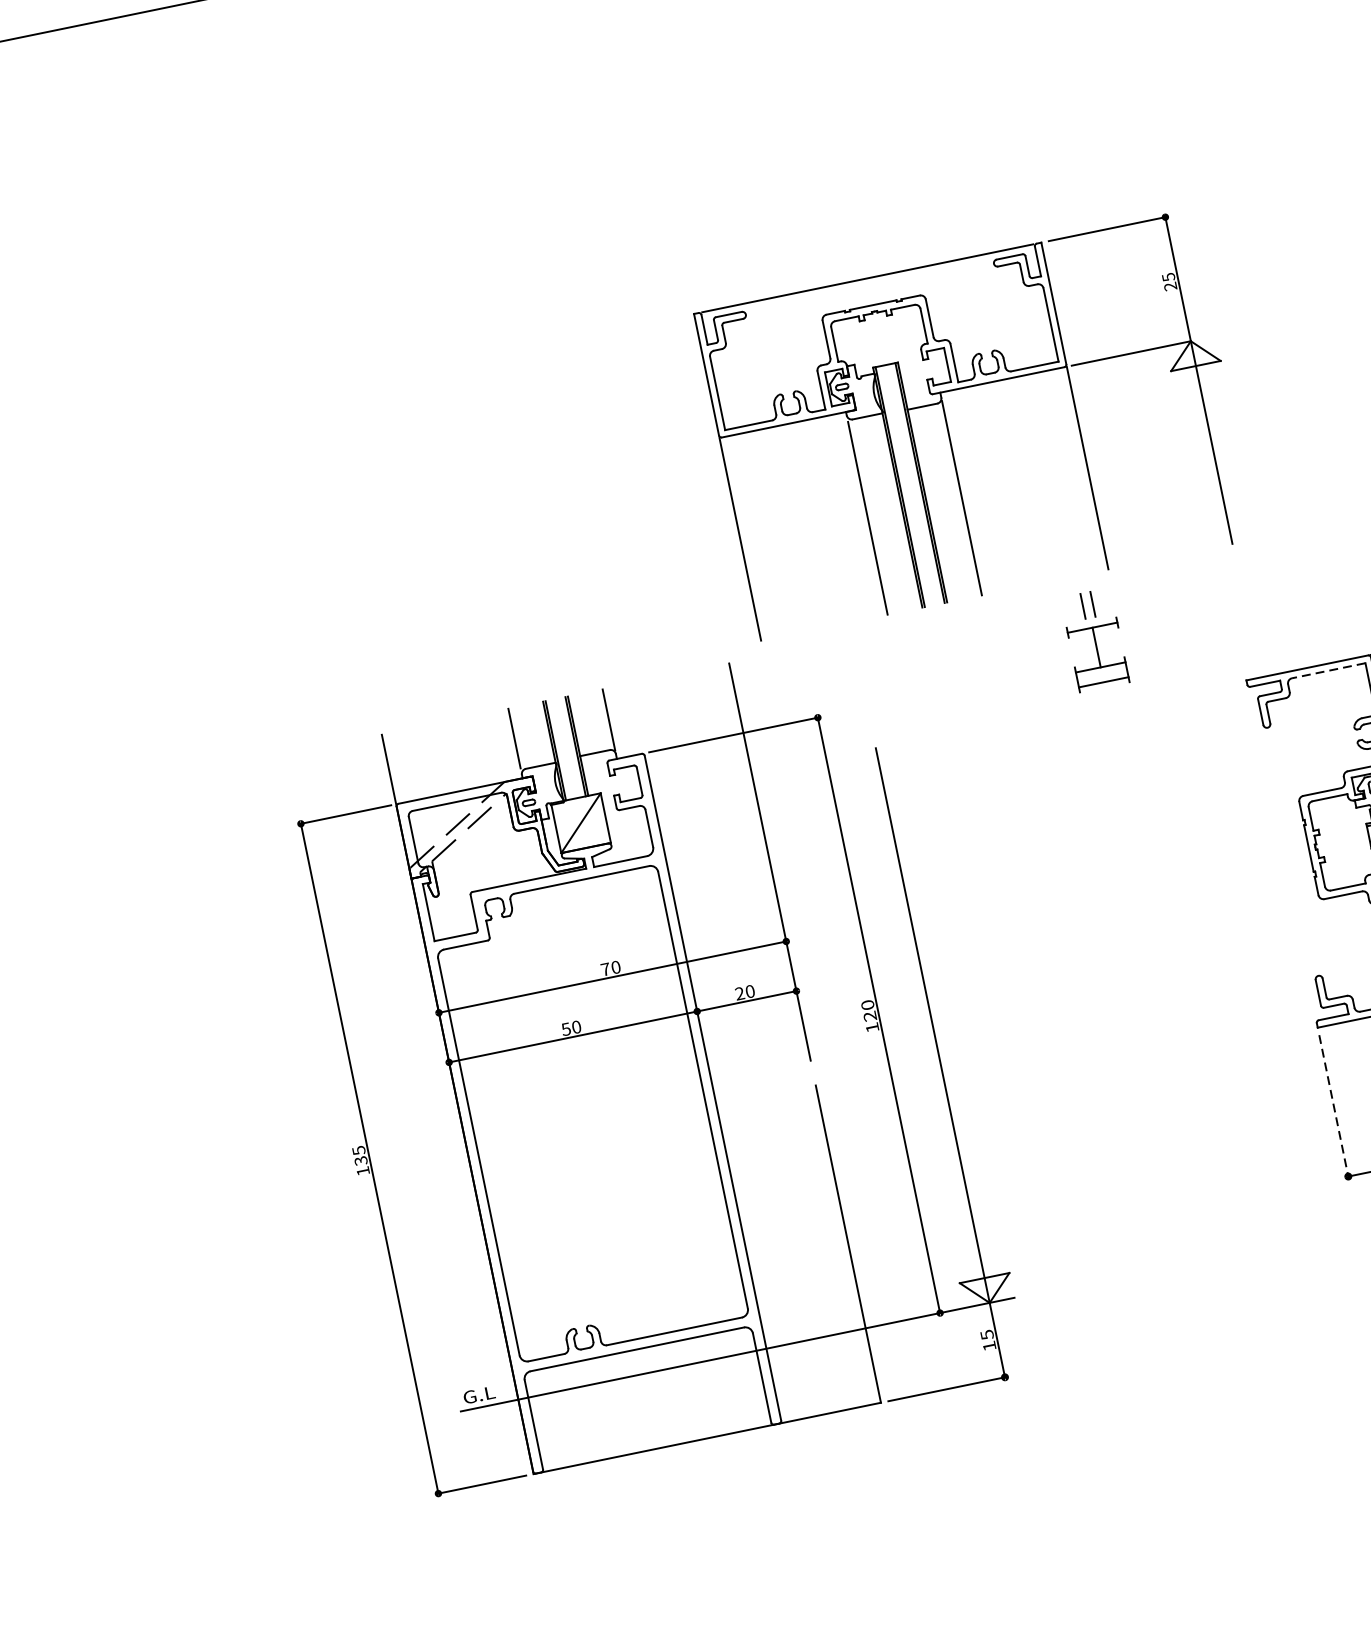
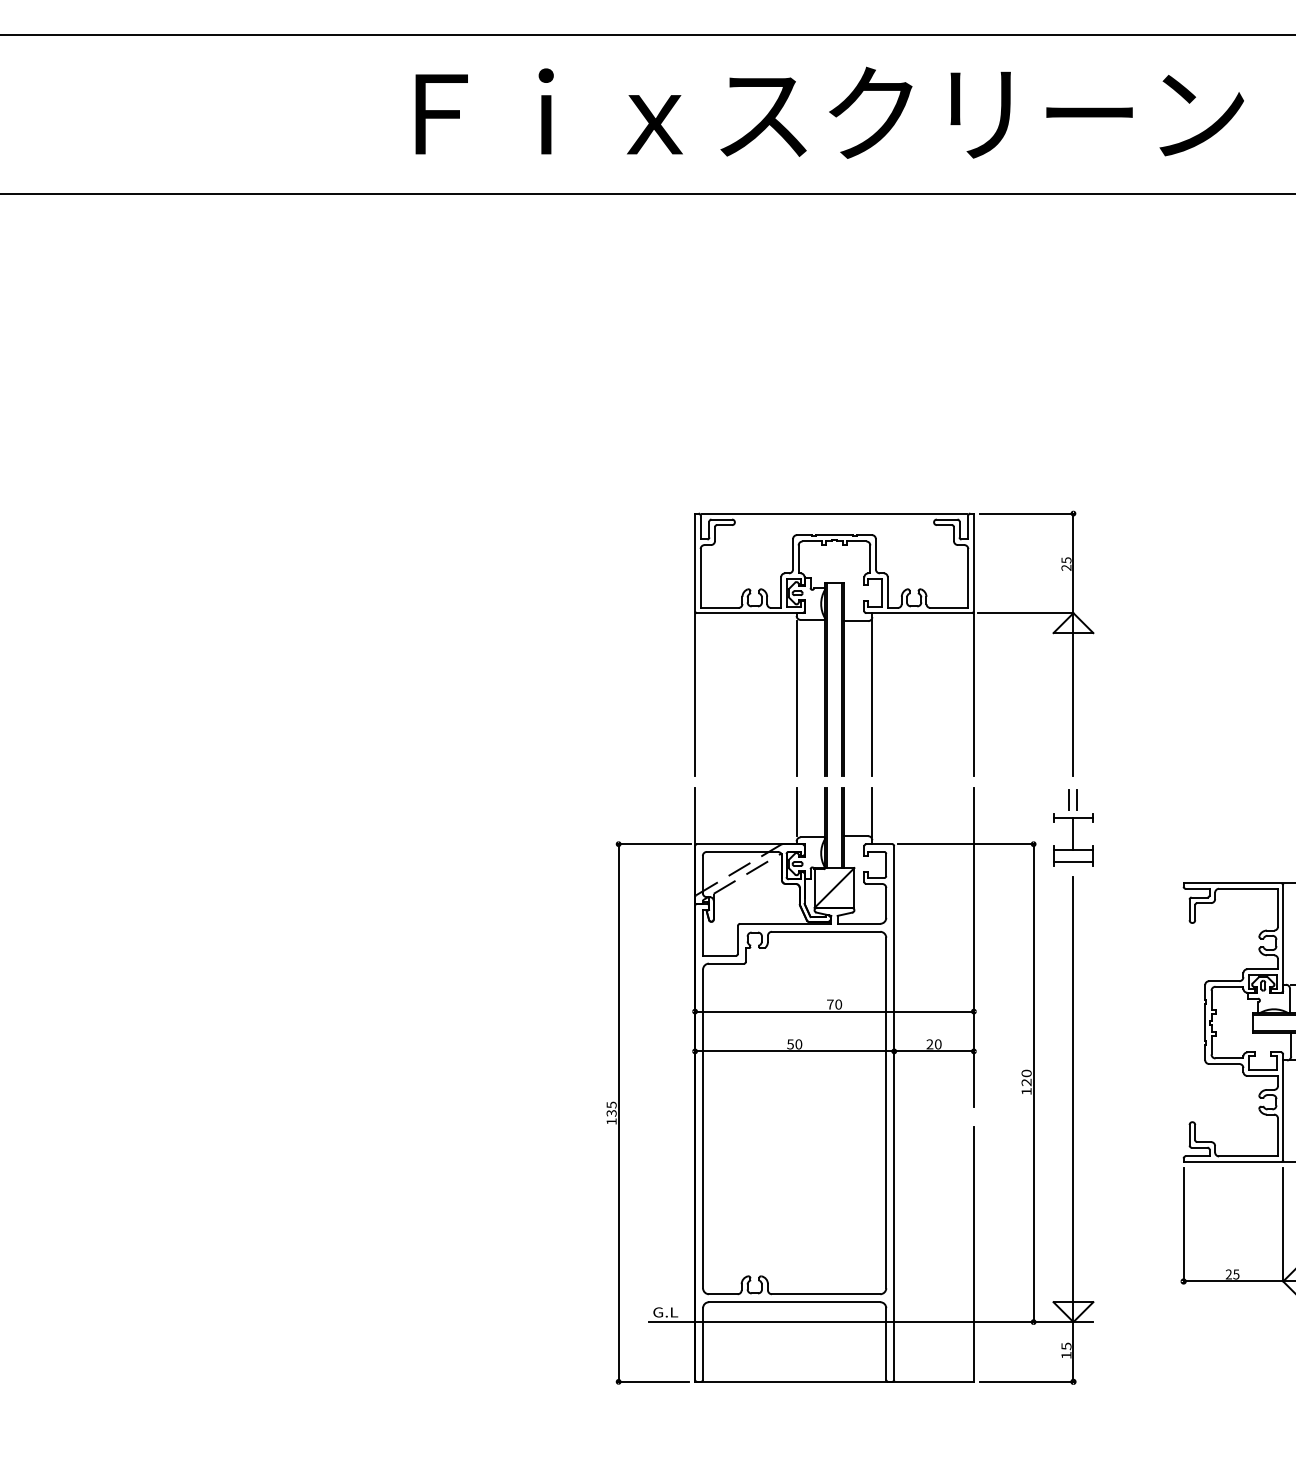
part: (948, 430) -> (872, 643), moved
line: (1328, 670) -> (1248, 888), dashed -> solid
part: (651, 1065) -> (850, 1085), moved
line: (1333, 1105) -> (1183, 1224), dashed -> solid

